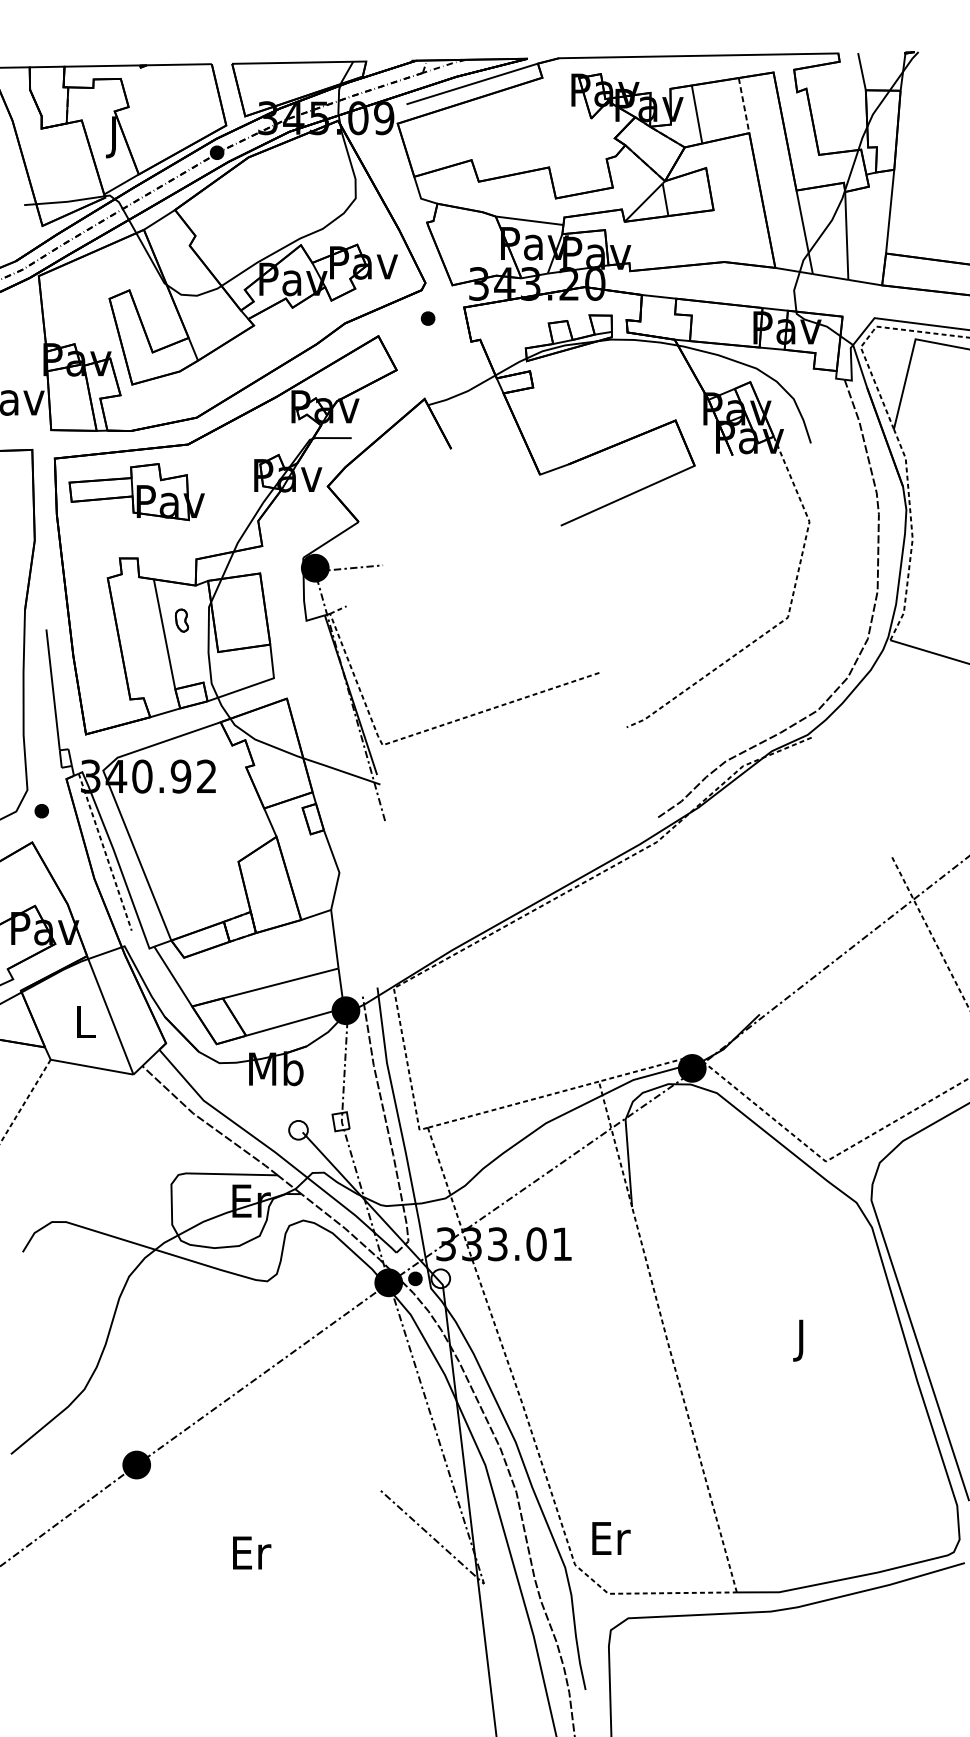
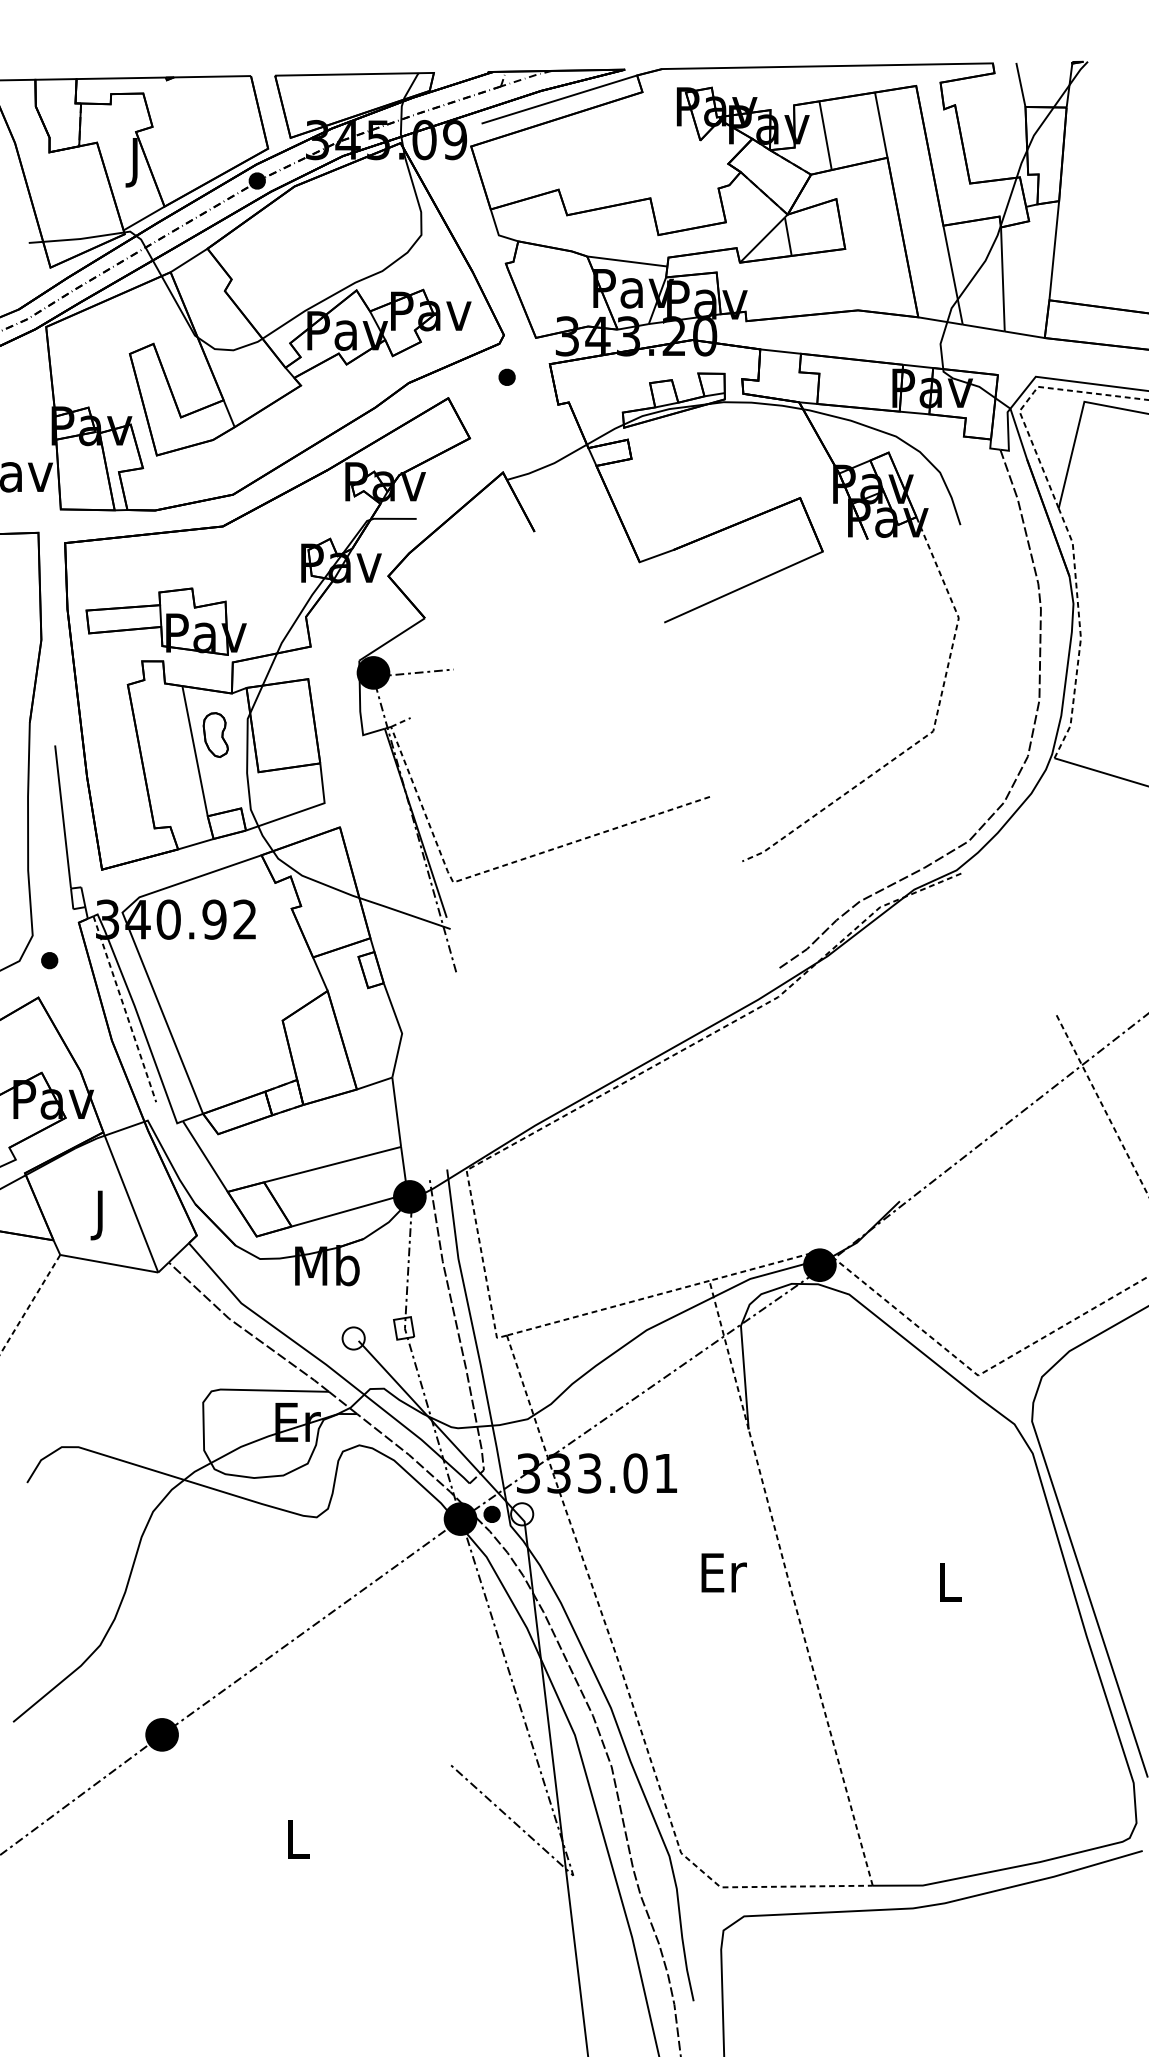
line: (744, 105) -> (881, 125), dashed -> solid
part: (136, 491) -> (165, 621), moved
part: (181, 620) -> (215, 734), size x1.67
text: (85, 1026) -> (101, 1215), L -> J
text: (802, 1340) -> (950, 1587), J -> L
text: (610, 1538) -> (723, 1572), moved
text: (251, 1552) -> (298, 1838), Er -> L

